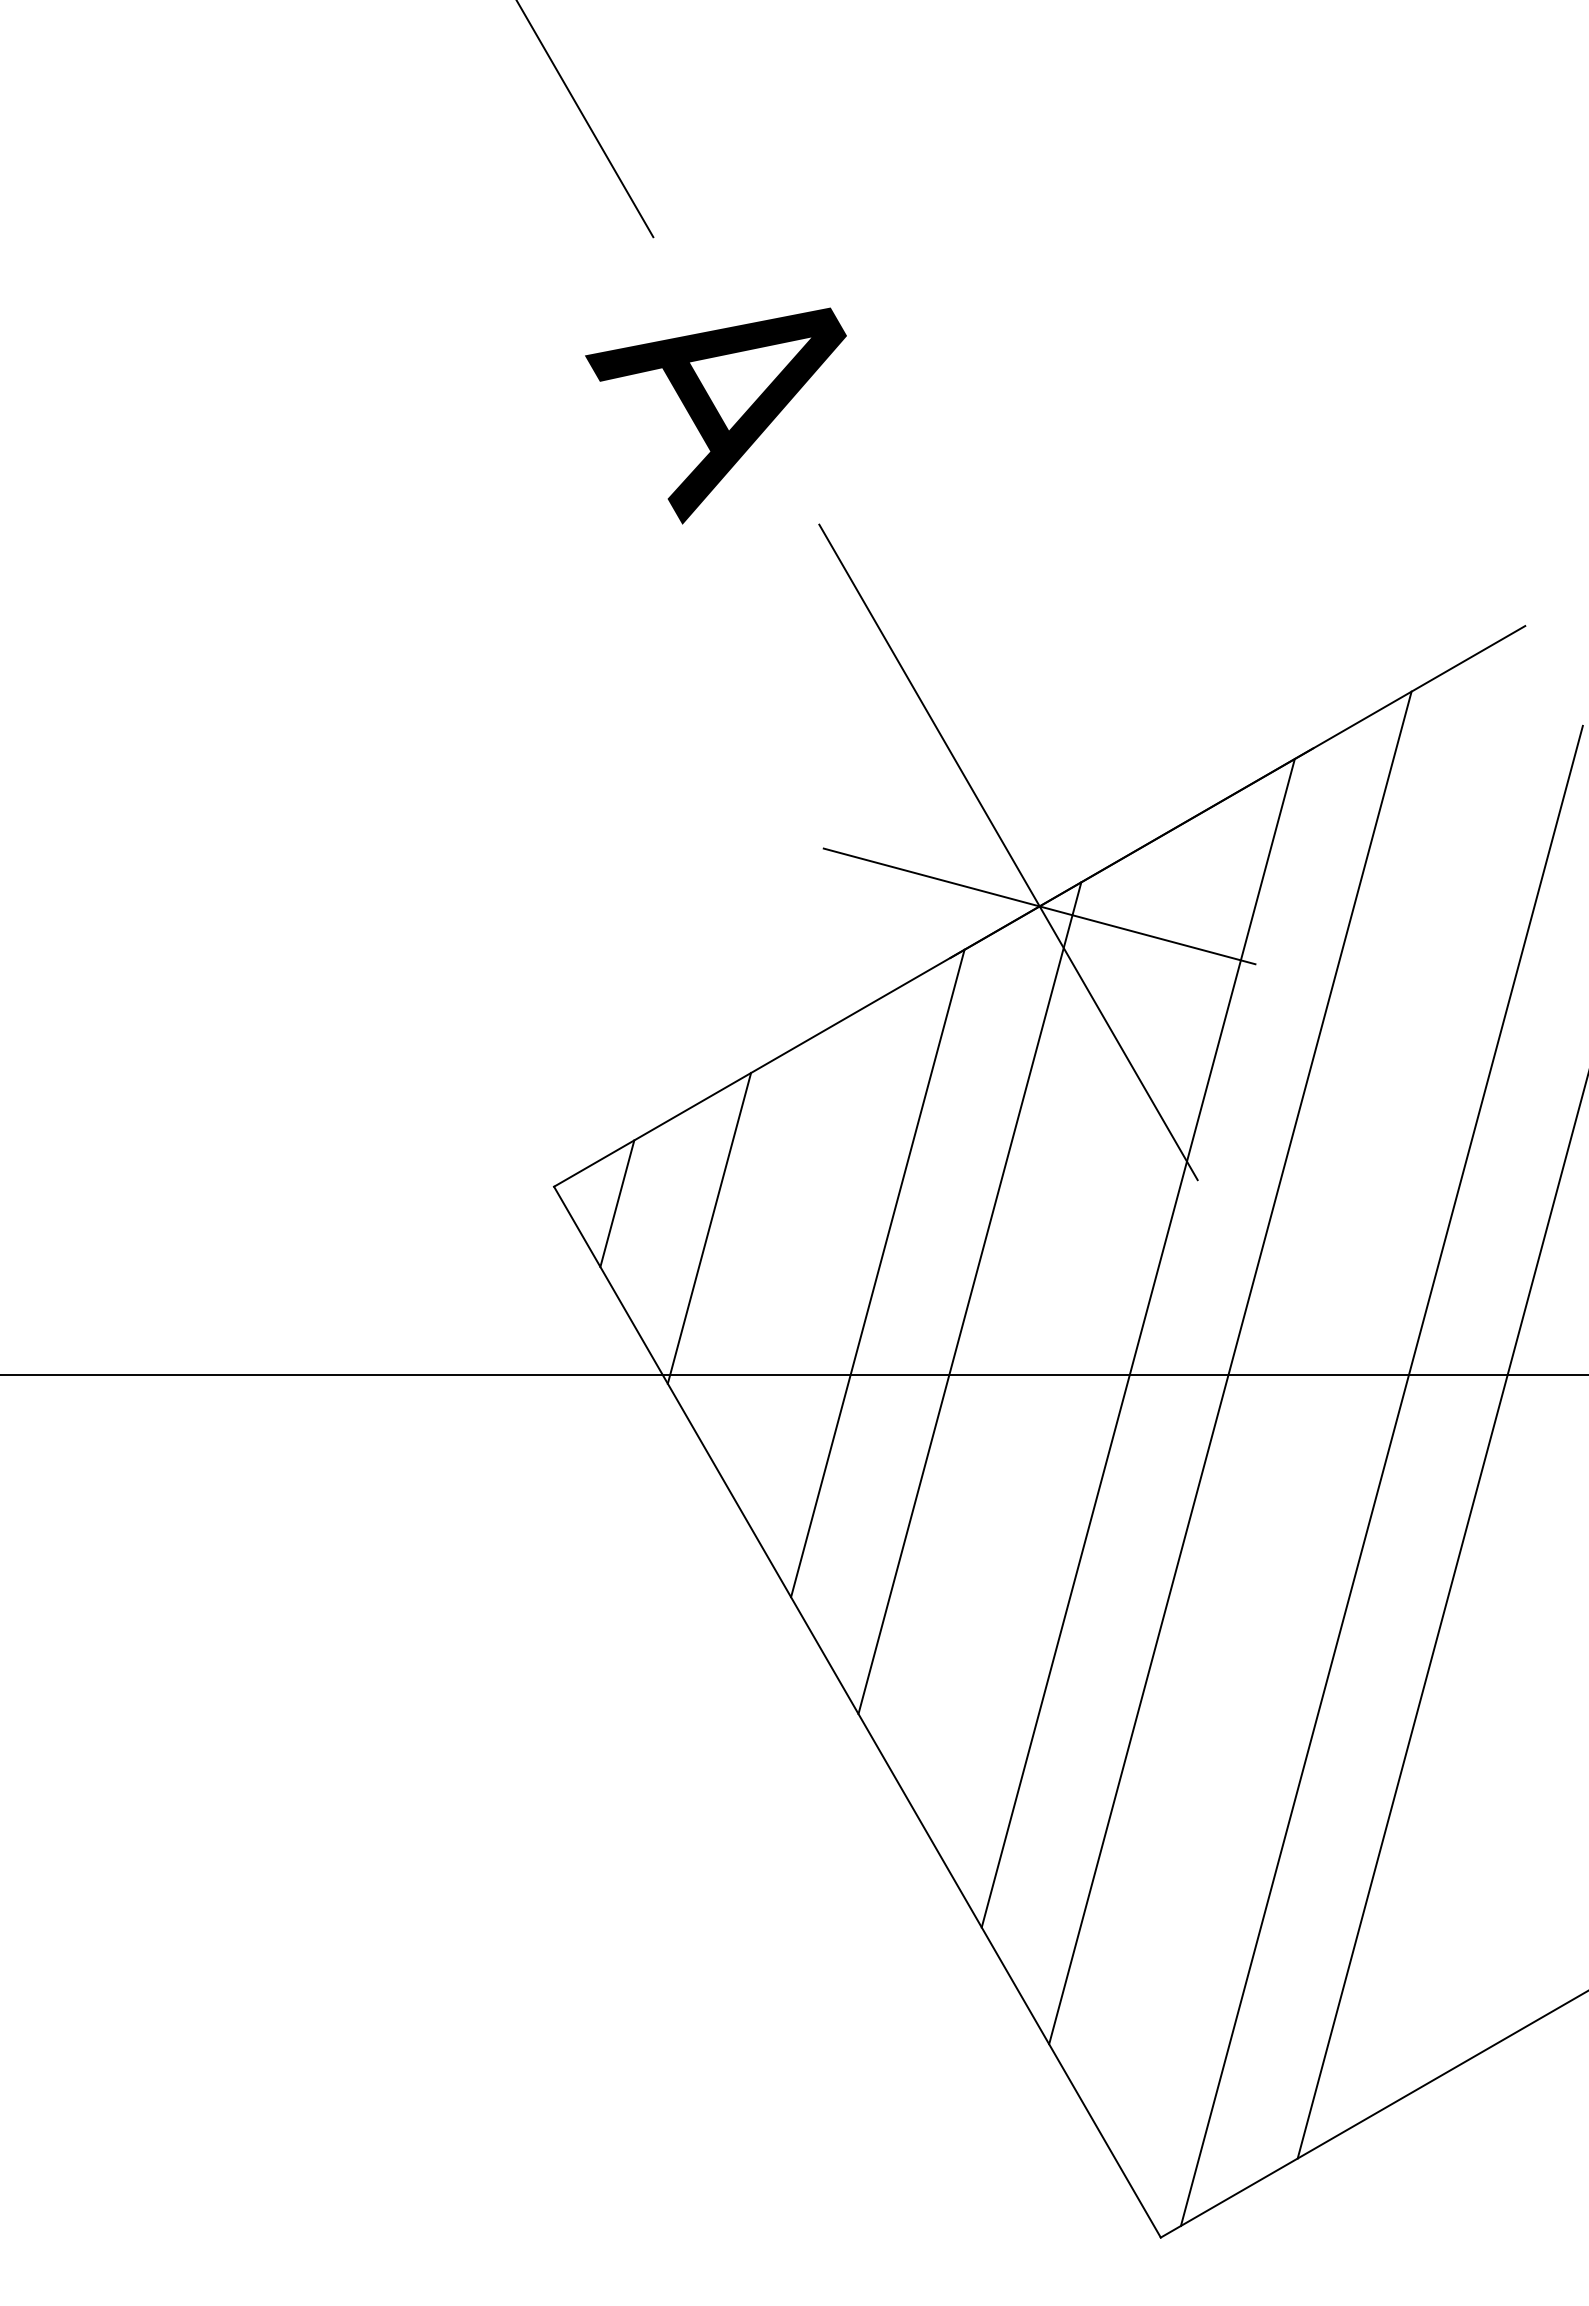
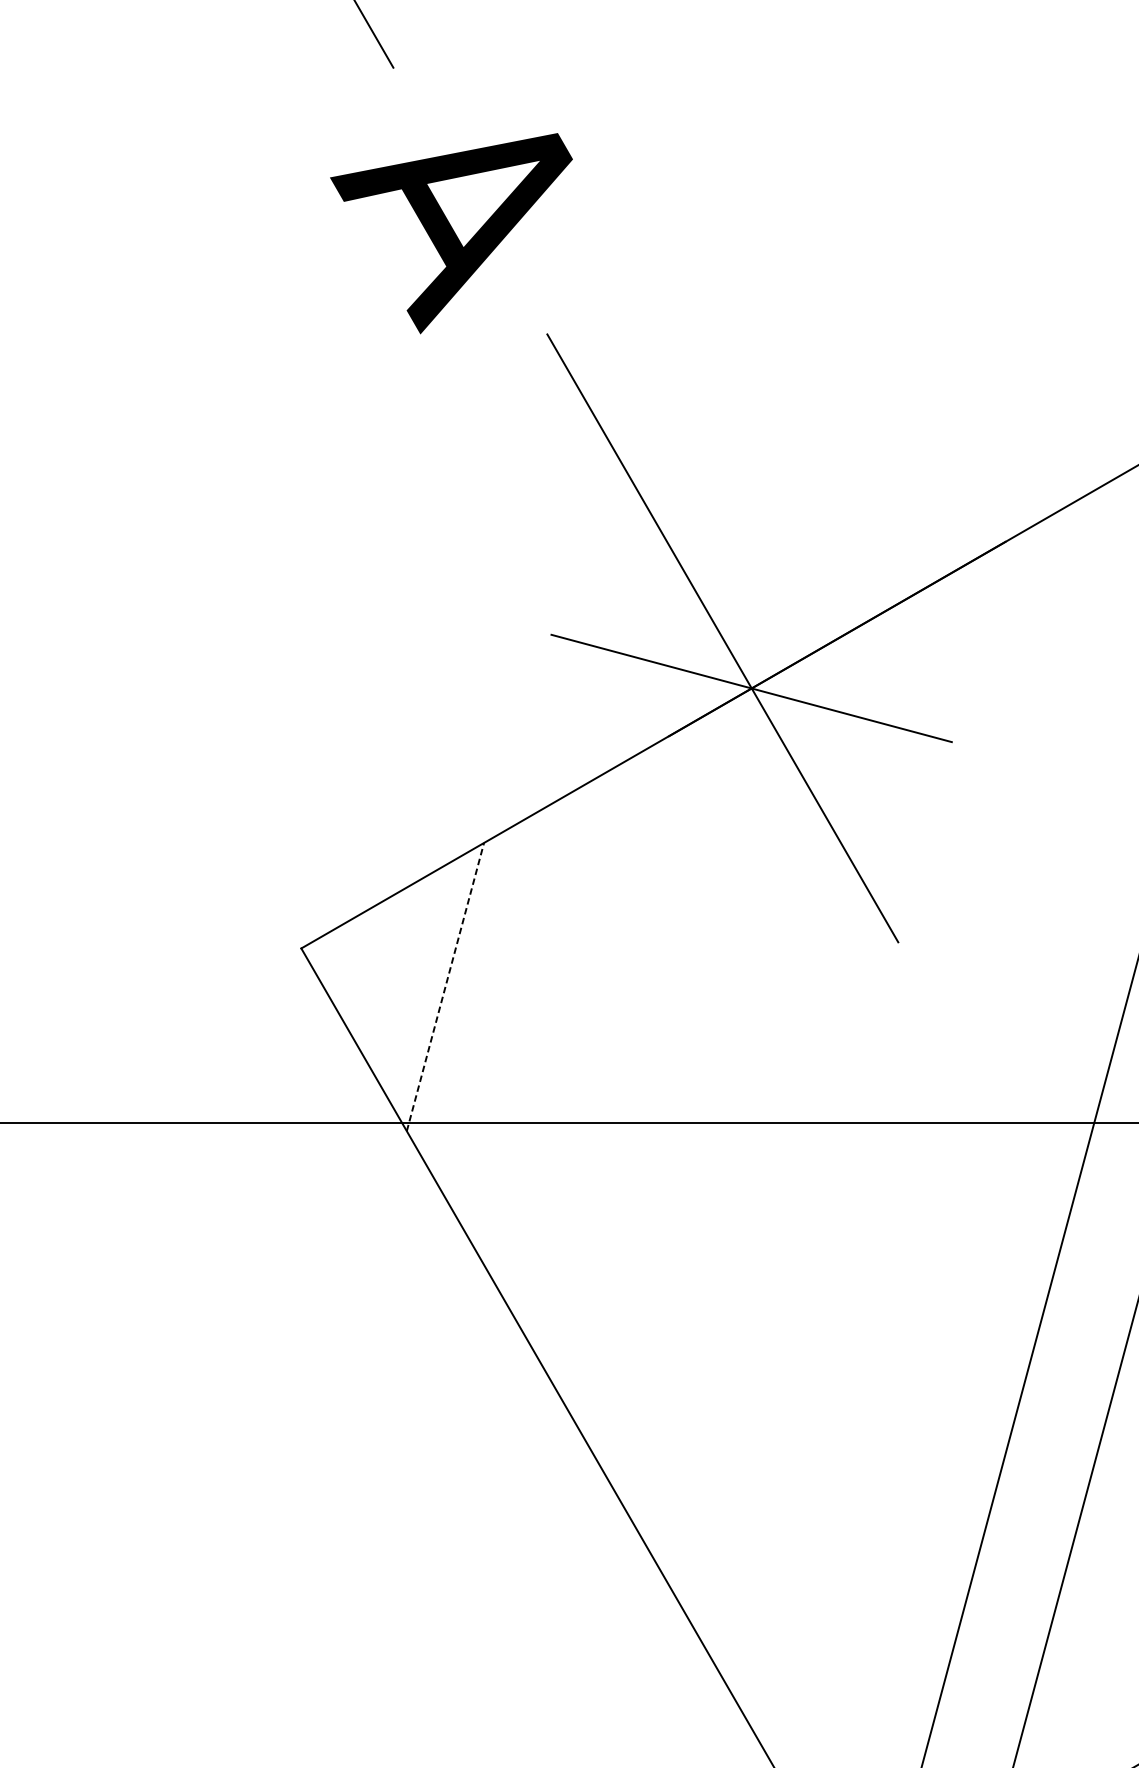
line: (617, 1203) -> (360, 964), removed
line: (709, 1228) -> (445, 987), solid -> dashed
line: (877, 1273) -> (601, 1028), removed
line: (969, 1298) -> (686, 1052), removed
line: (1137, 1343) -> (842, 1093), removed
line: (1230, 1367) -> (928, 1116), removed

